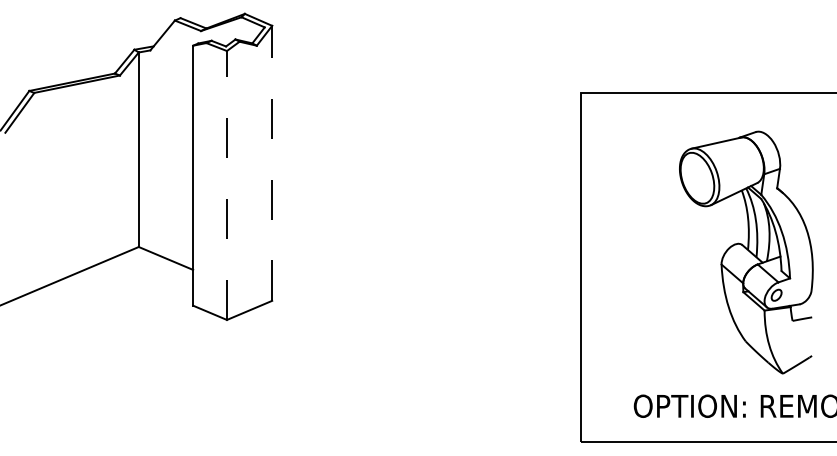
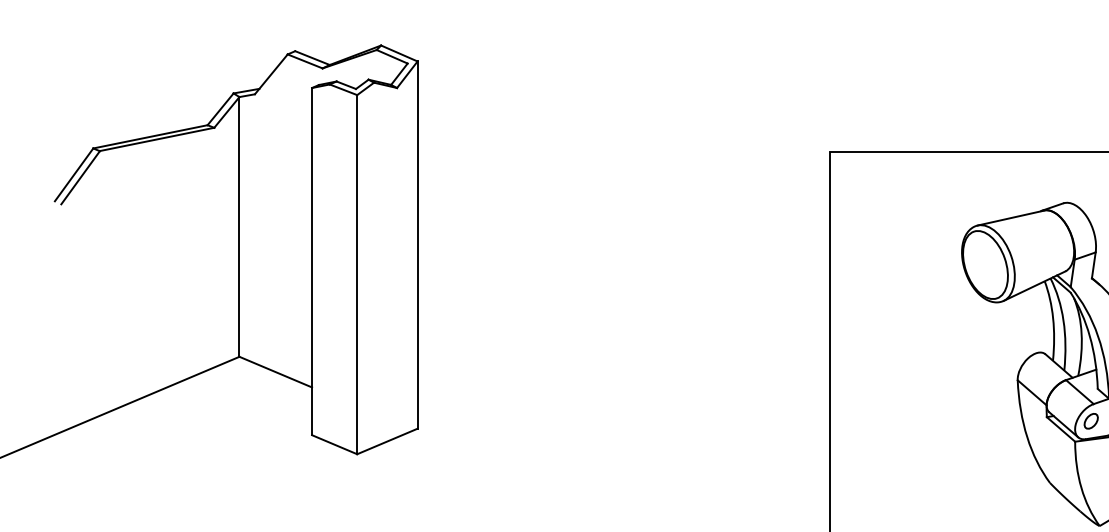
line: (272, 163) -> (418, 245), dashed -> solid
line: (226, 185) -> (356, 274), dashed -> solid

